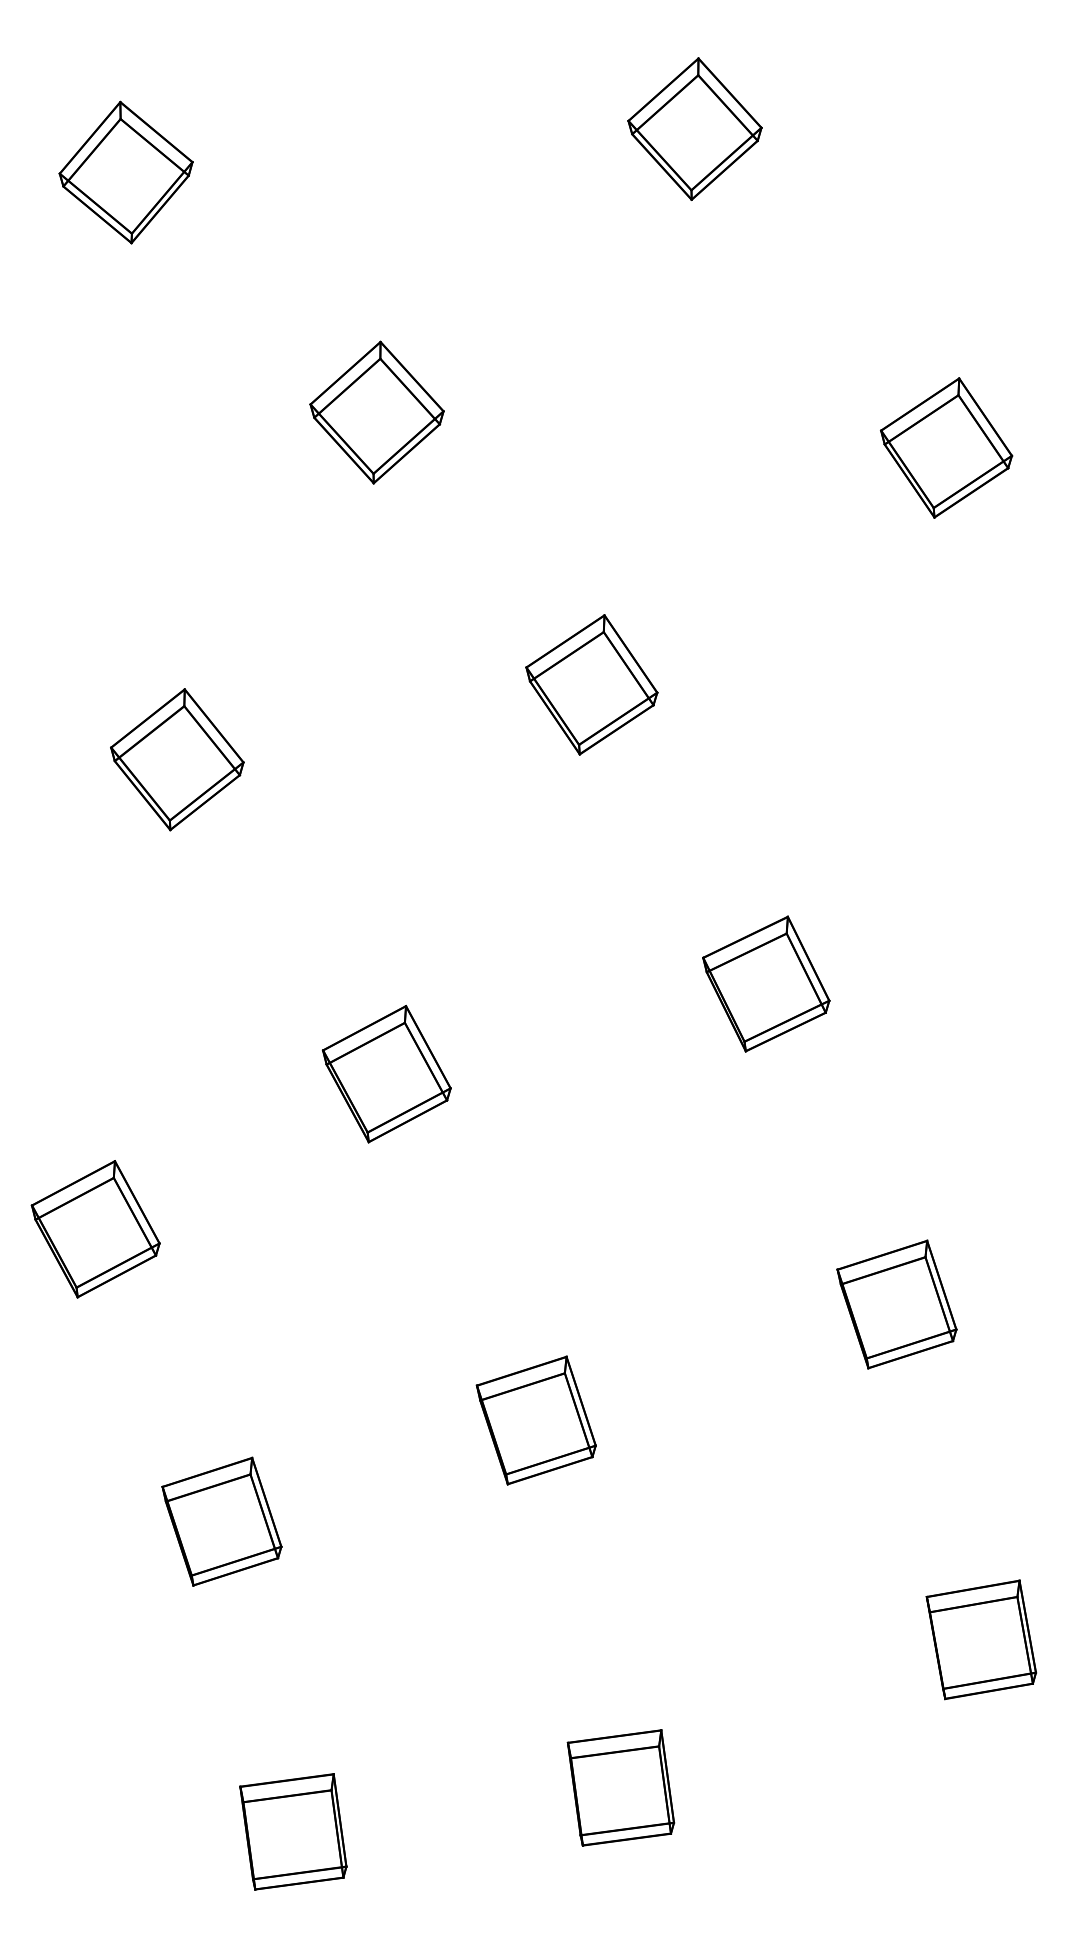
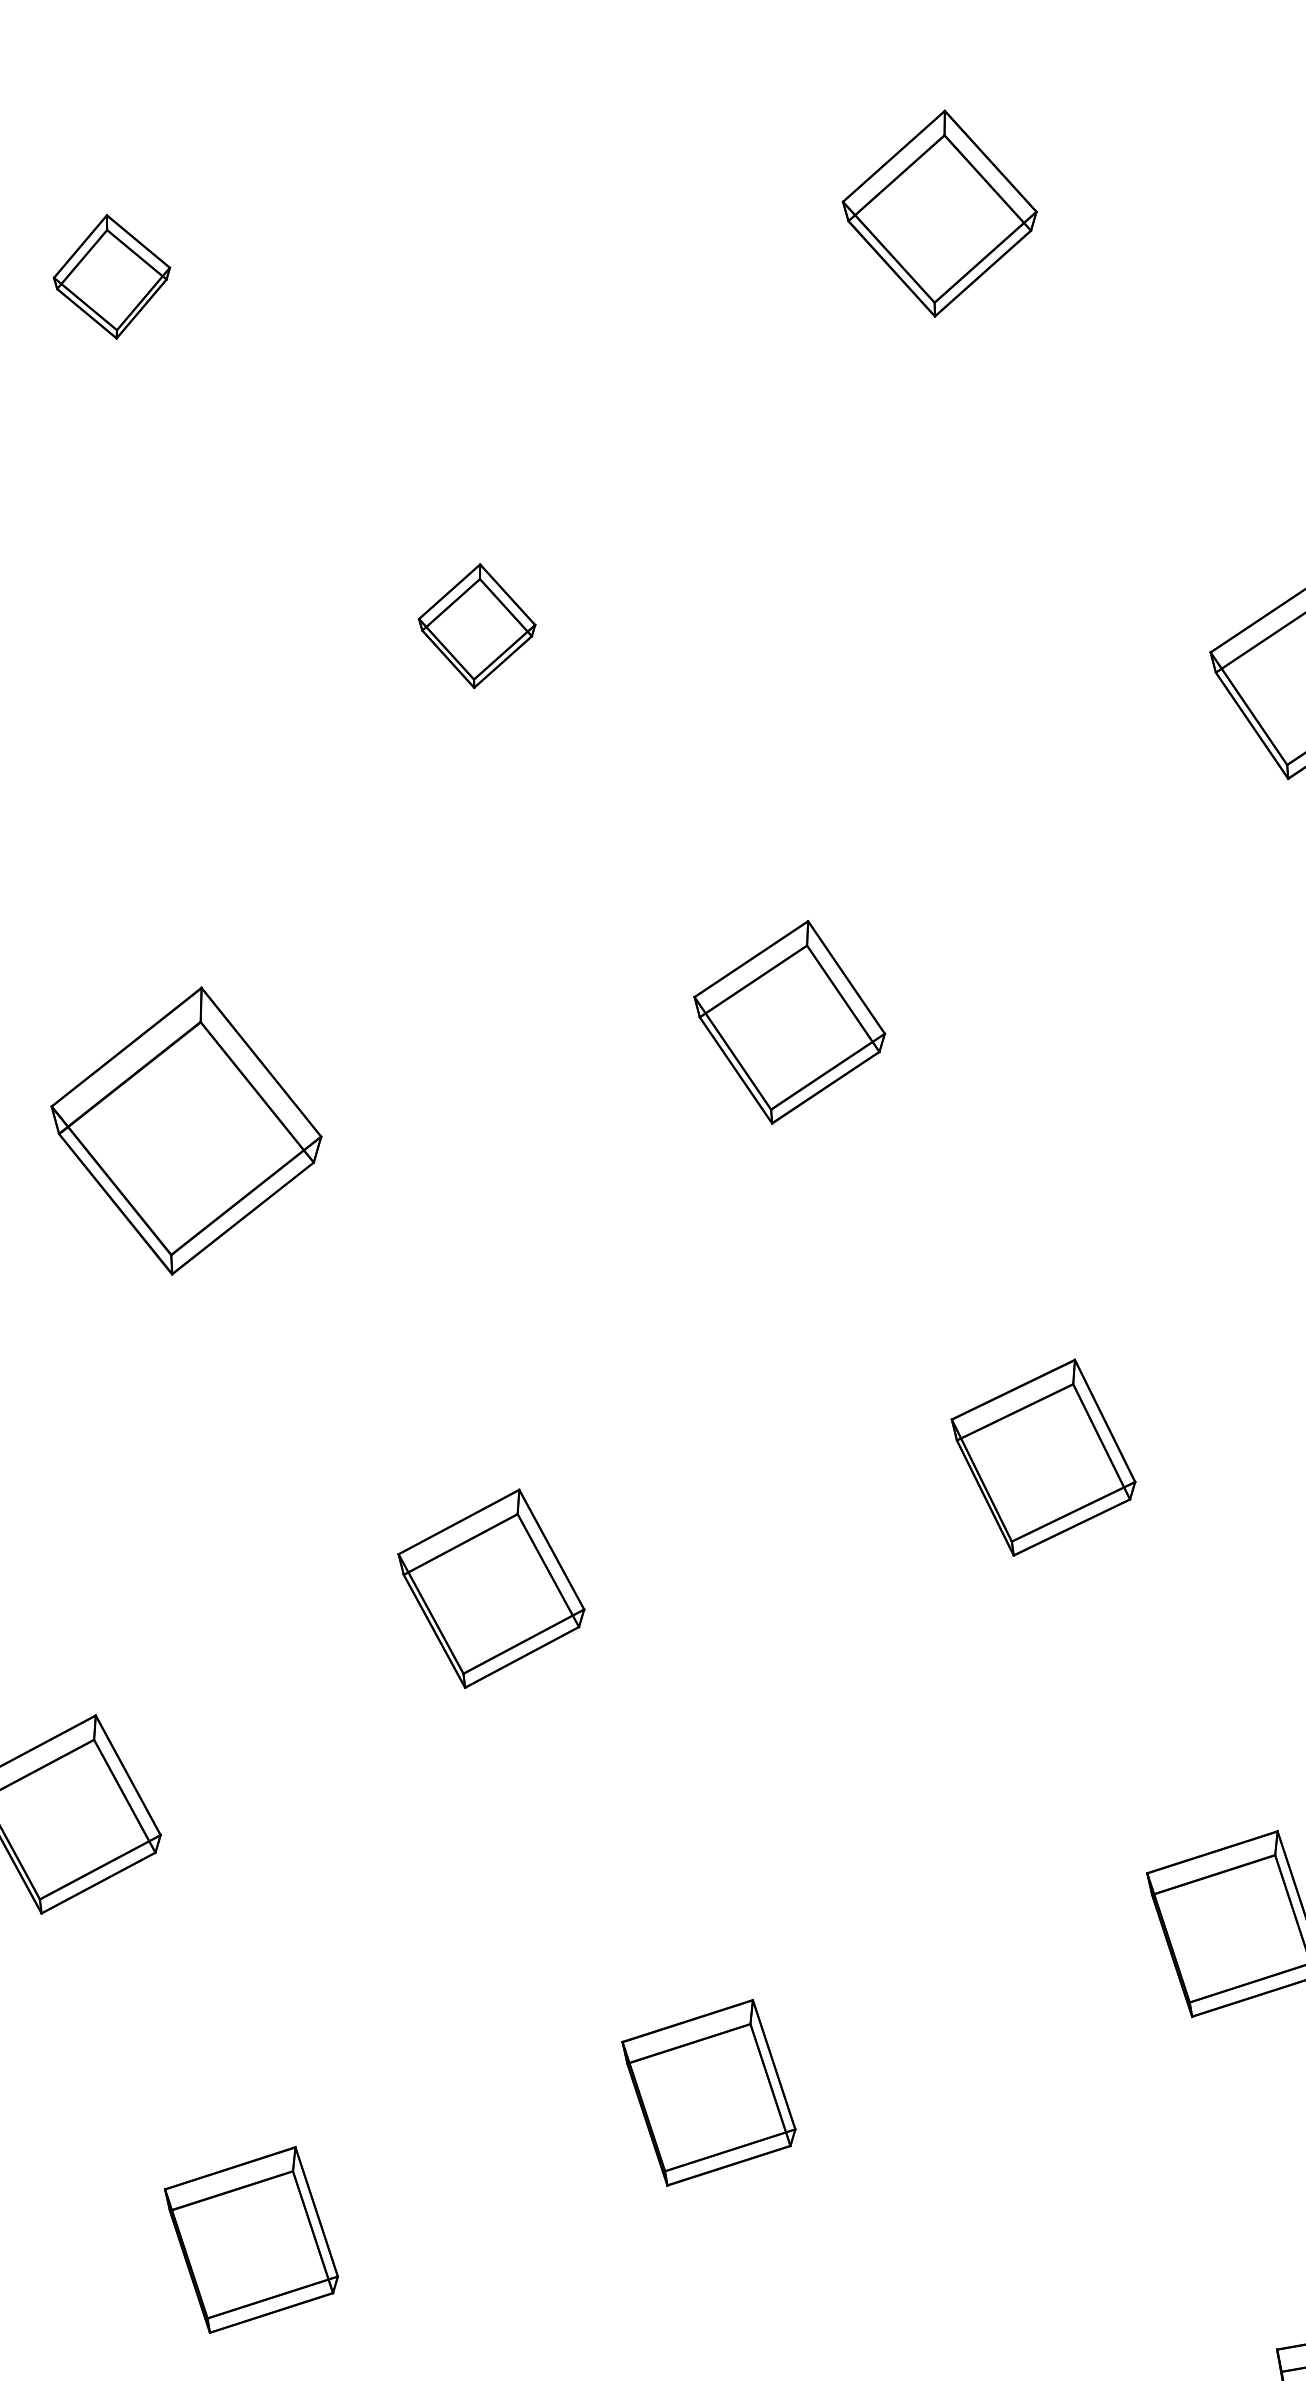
part: (125, 172) -> (111, 276), size x0.6
part: (376, 412) -> (476, 626), size x0.6
part: (177, 759) -> (186, 1130), size x1.4

